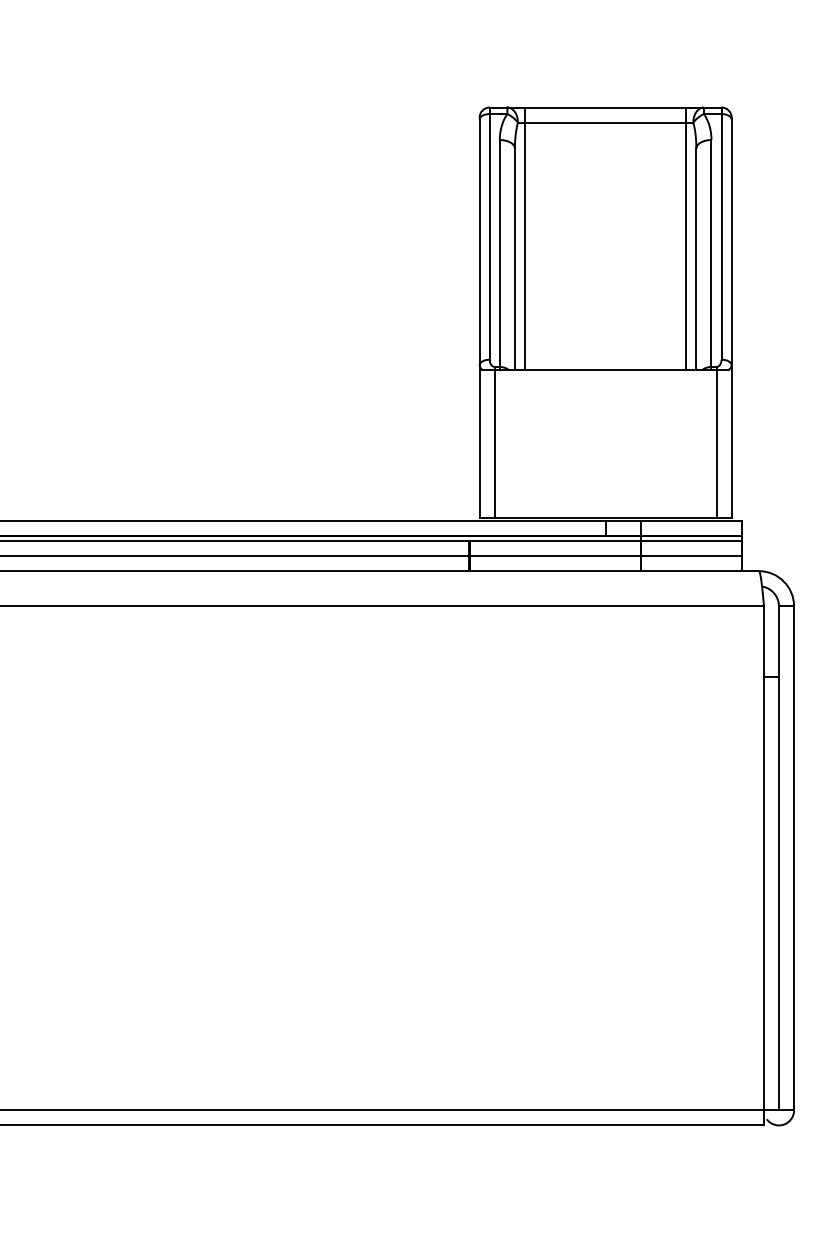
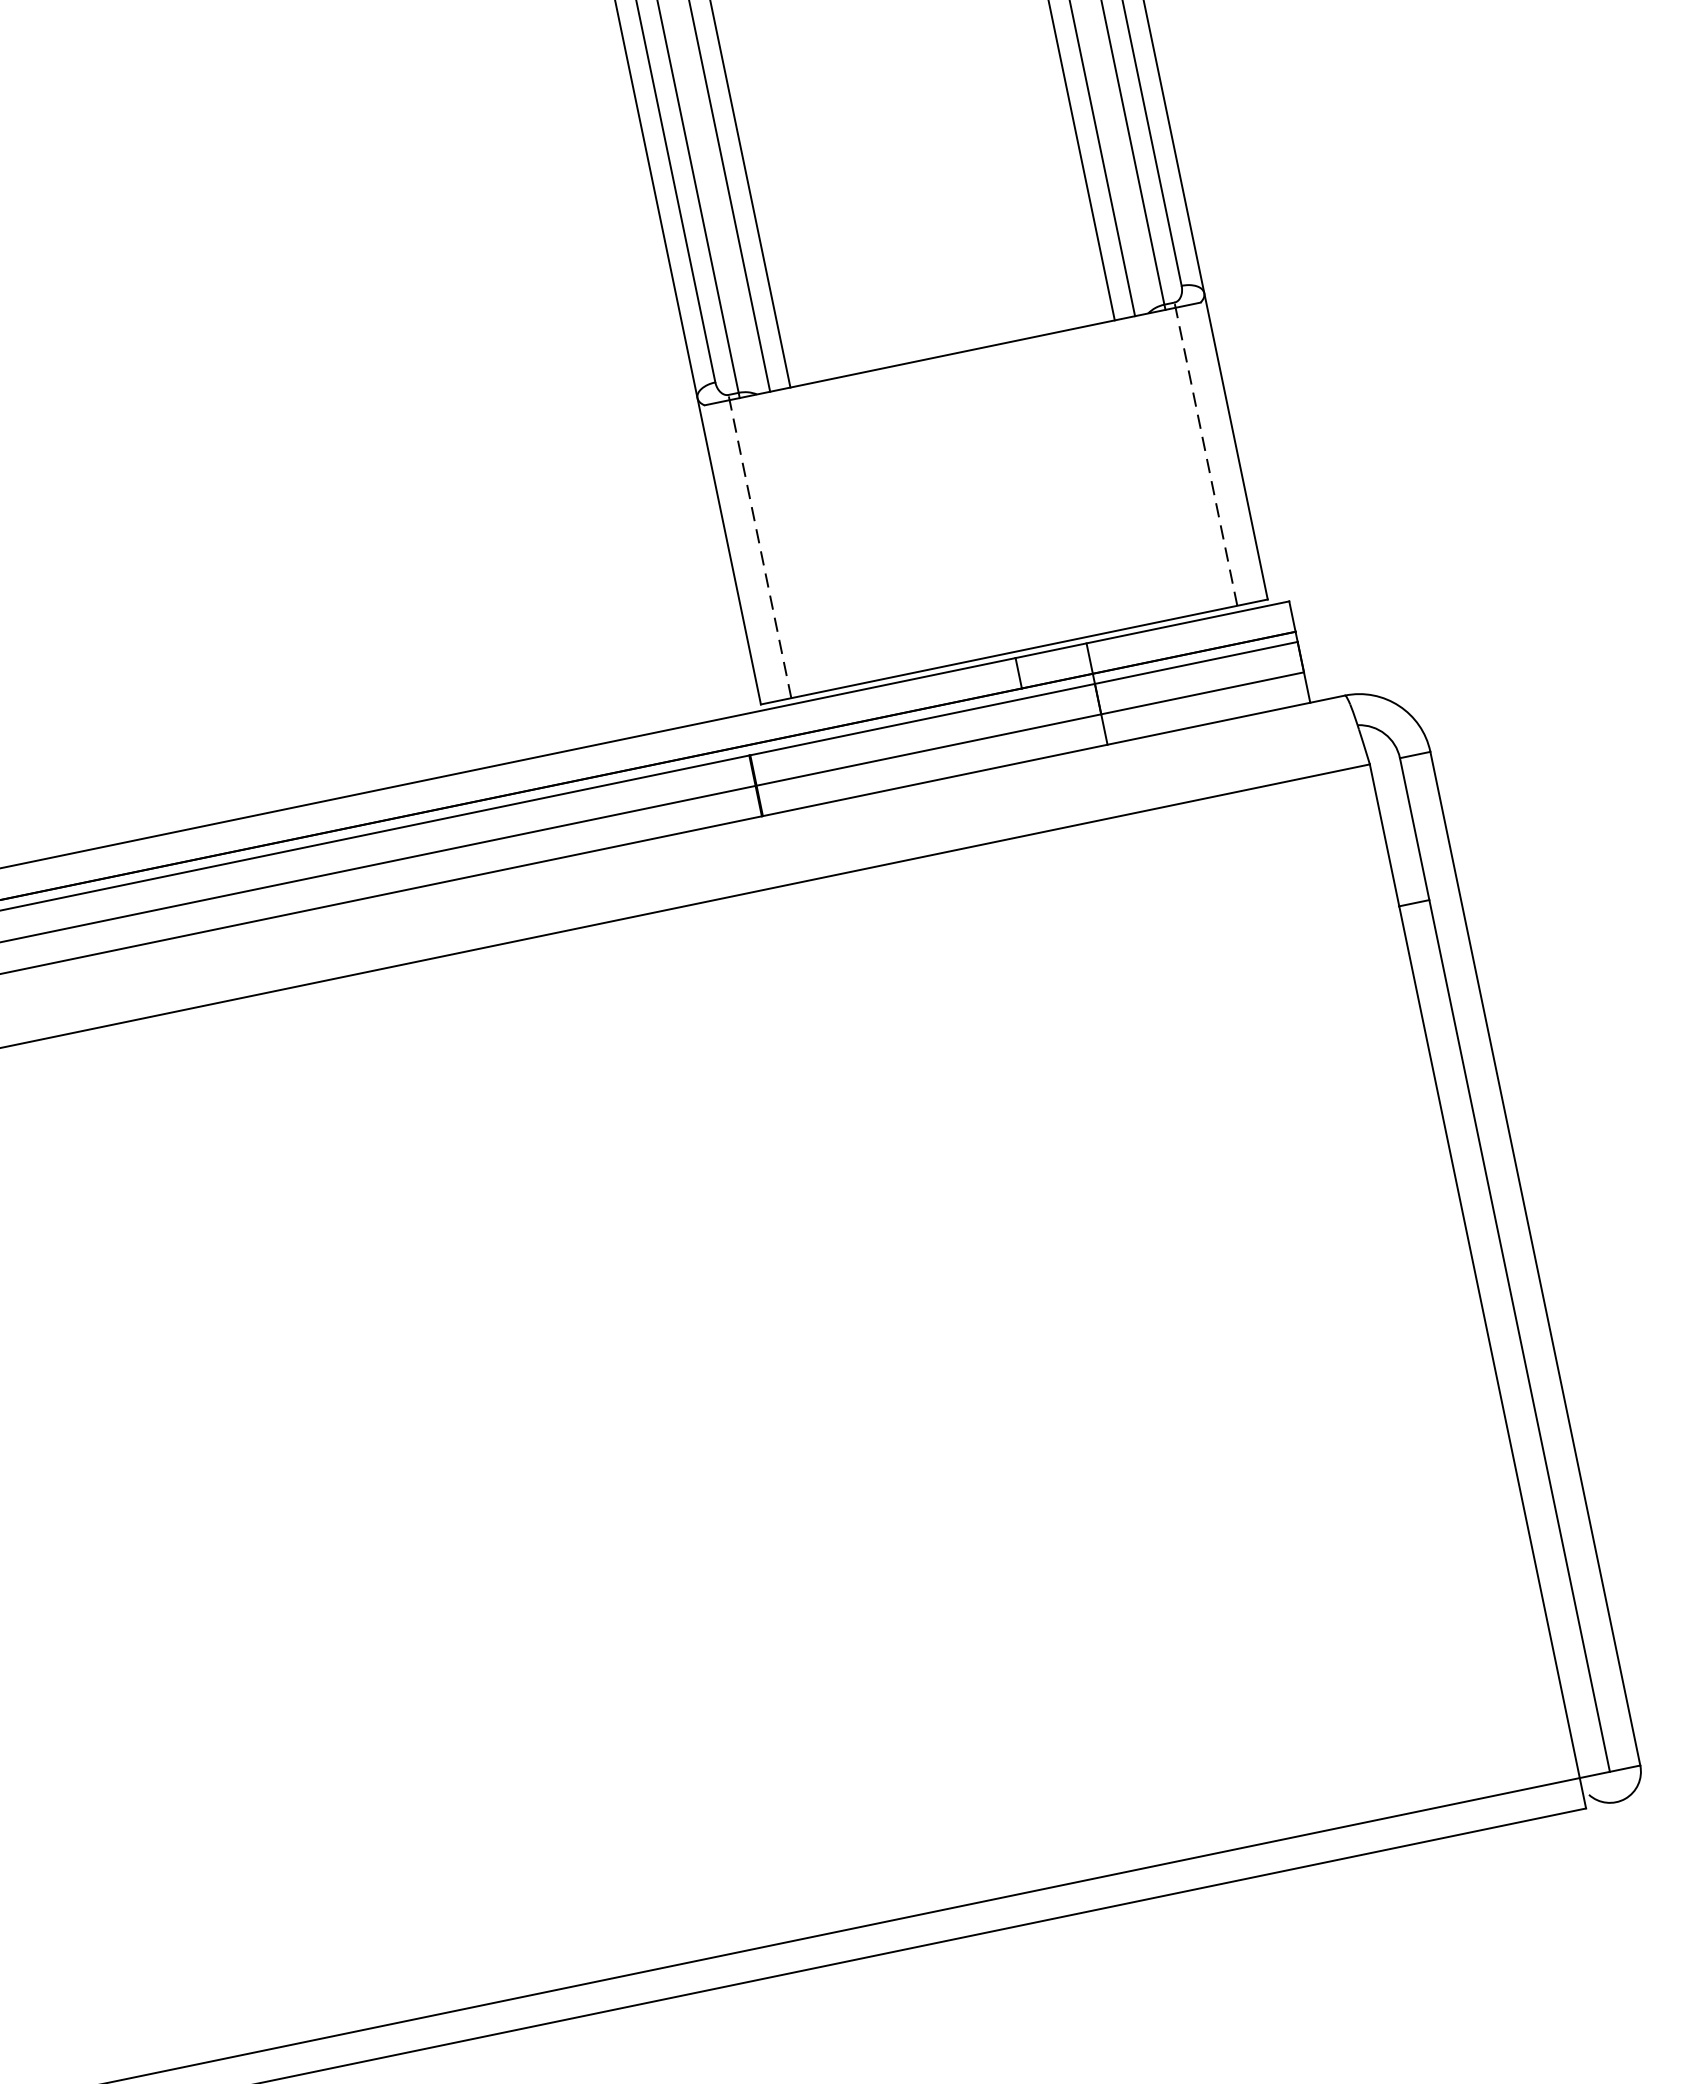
line: (494, 441) -> (759, 544), solid -> dashed
line: (716, 441) -> (1205, 452), solid -> dashed

